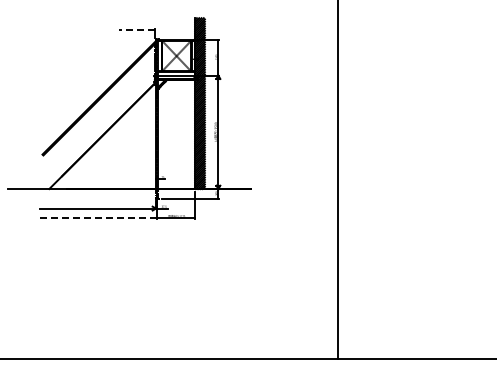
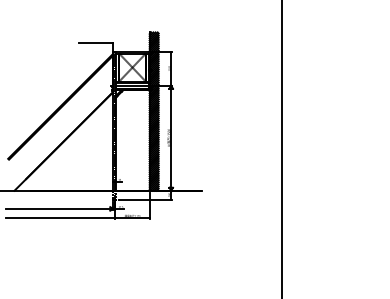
line: (136, 29) -> (95, 42), dashed -> solid
line: (98, 218) -> (60, 218), dashed -> solid

